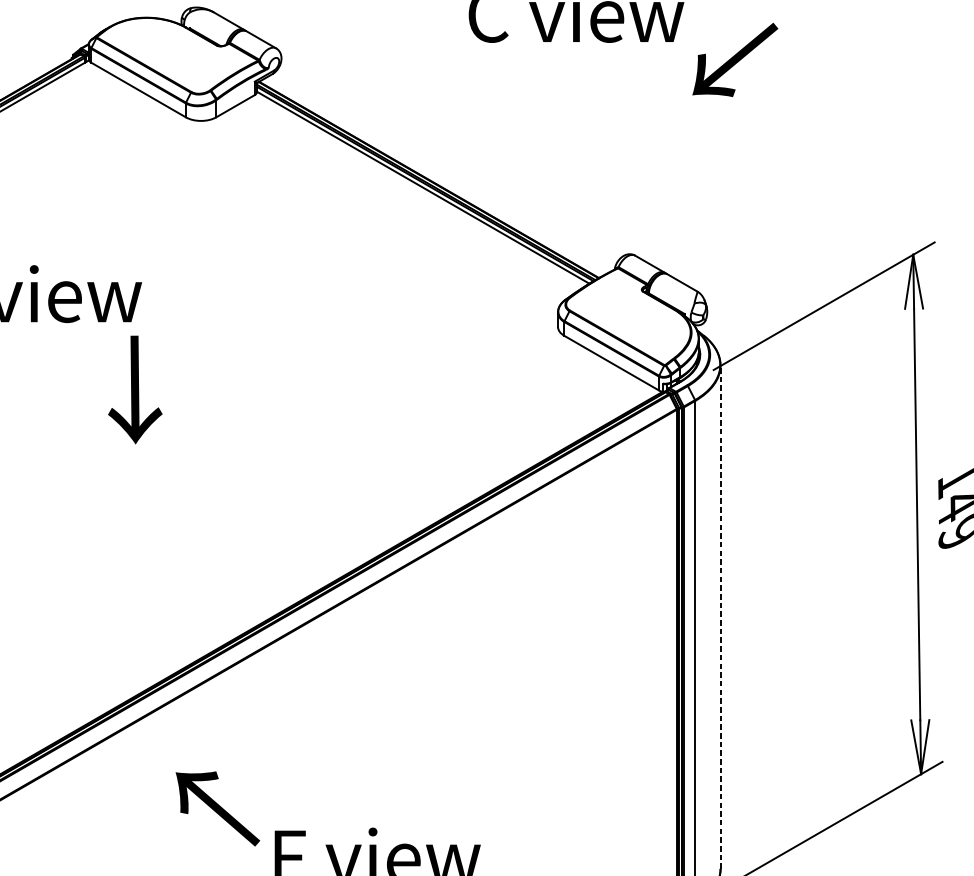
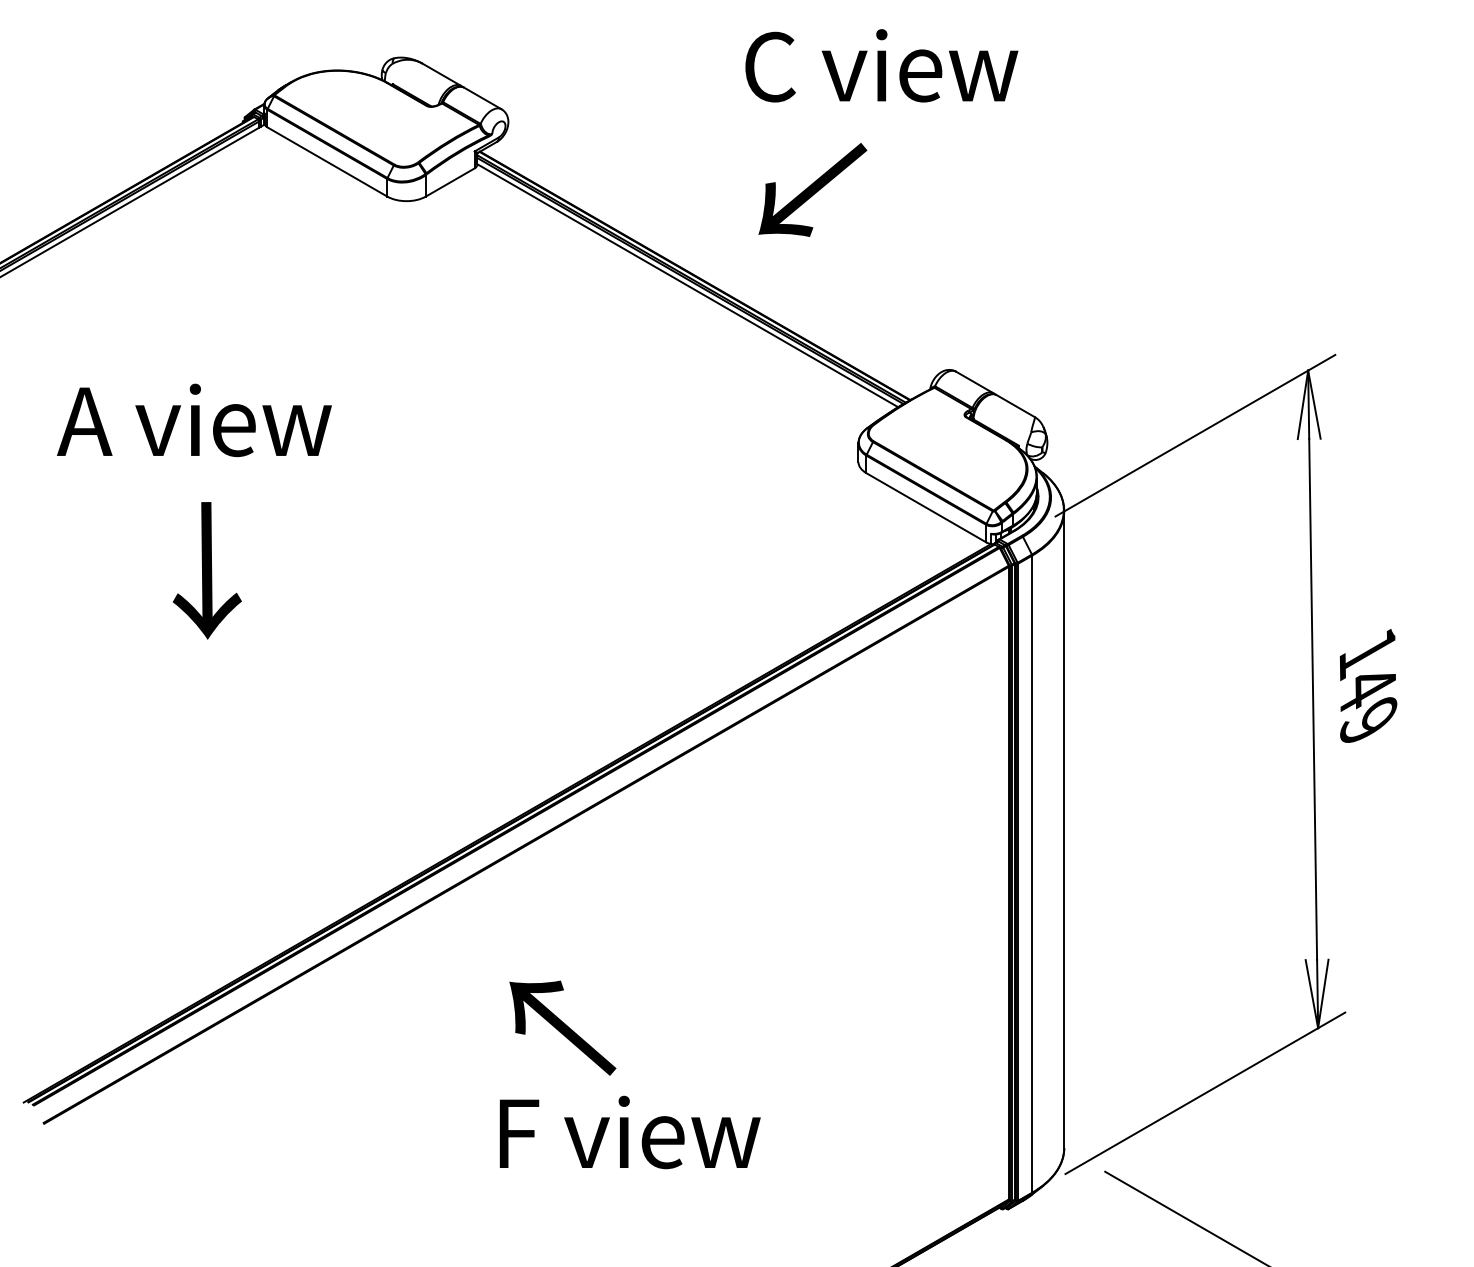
text: (734, 59) -> (812, 189), moved
text: (135, 389) -> (207, 570), moved
line: (720, 617) -> (1064, 829), dashed -> solid
text: (217, 808) -> (562, 1027), moved

